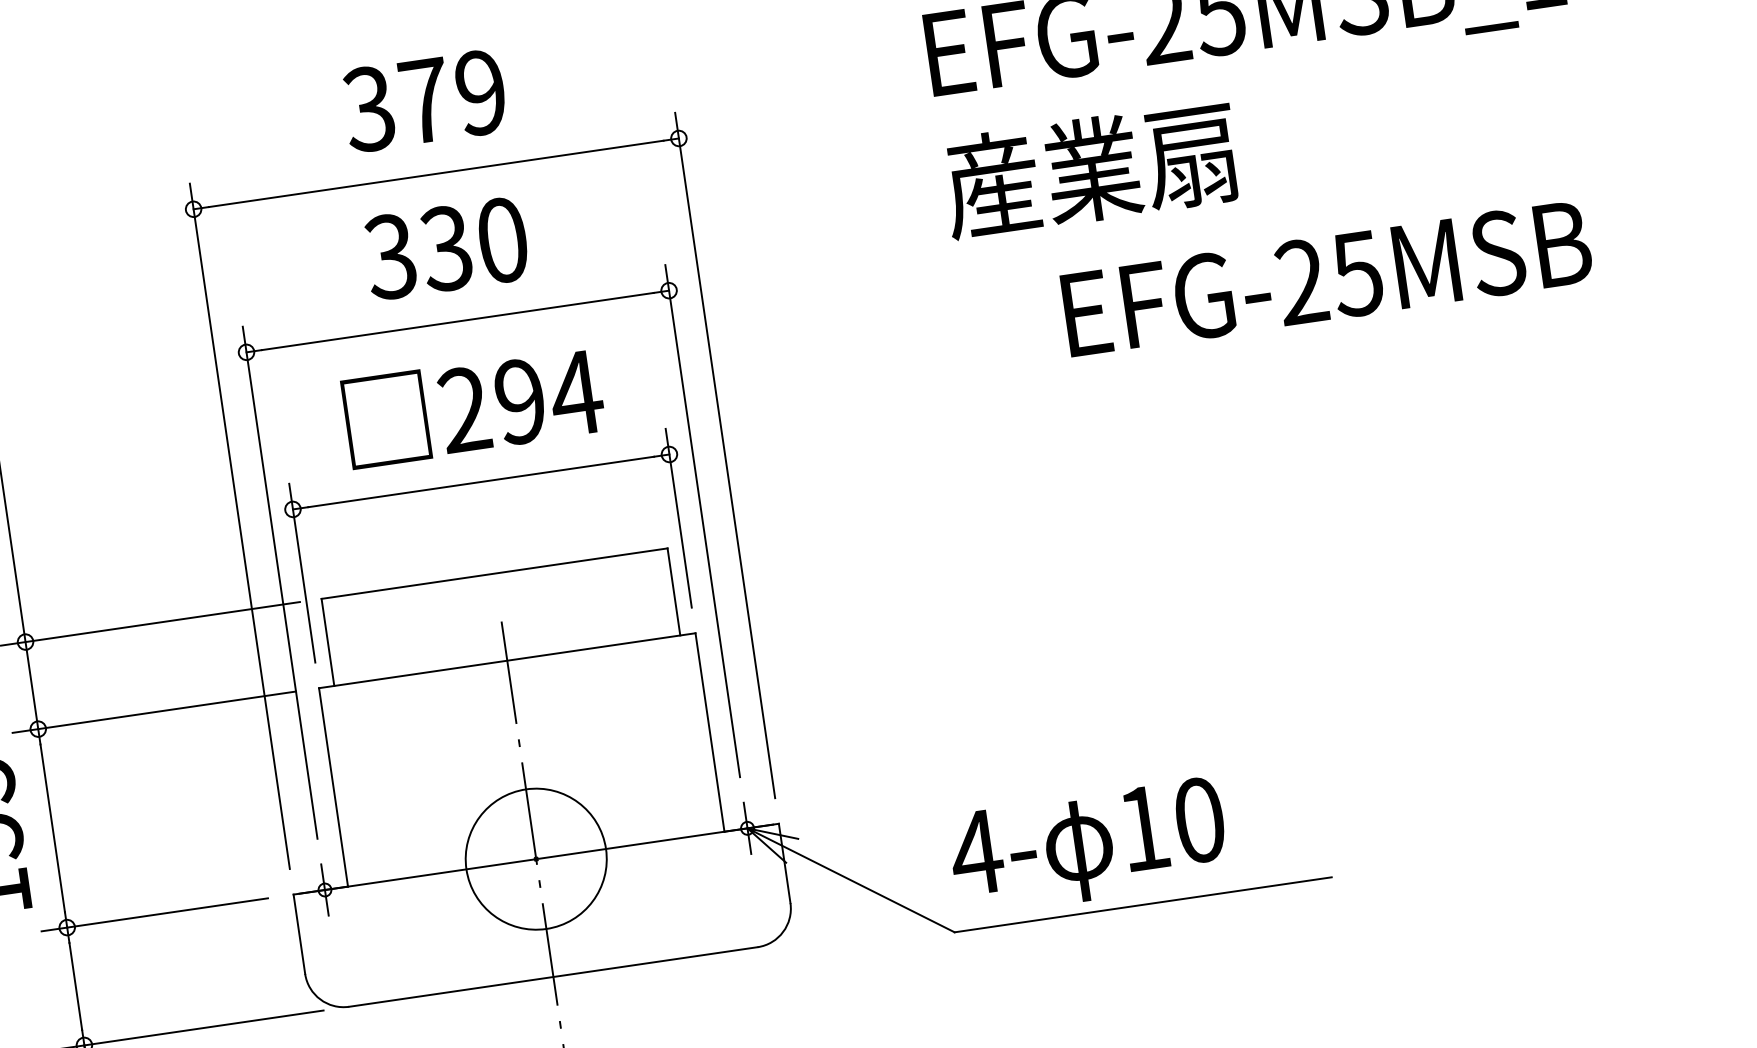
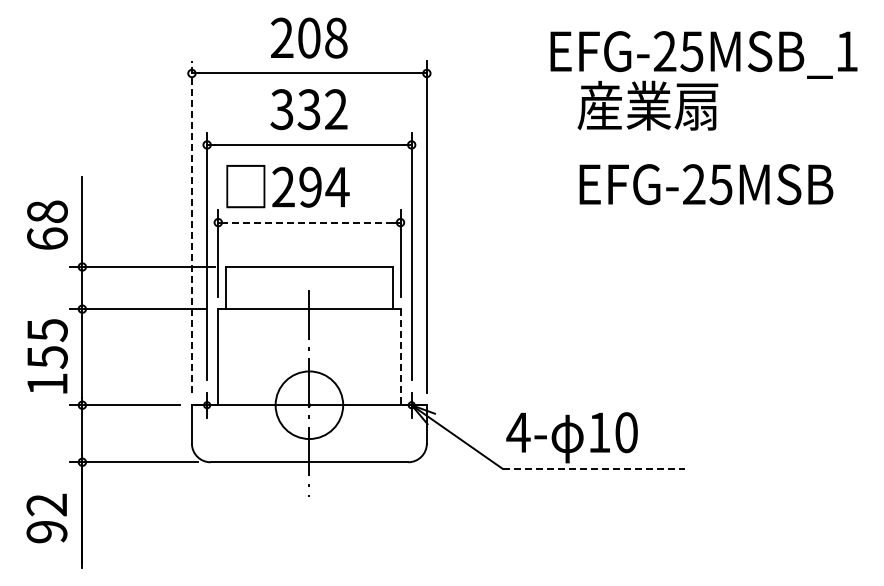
text: (423, 99) -> (308, 37), 379 -> 208
text: (1089, 169) -> (647, 105), moved
text: (503, 240) -> (336, 109), 330 -> 332
text: (1327, 278) -> (706, 184), moved
text: (472, 407) -> (287, 186), moved
line: (481, 481) -> (309, 222), solid -> dashed
line: (238, 525) -> (191, 226), solid -> dashed
line: (710, 733) -> (400, 357), solid -> dashed
line: (1144, 903) -> (594, 468), solid -> dashed

